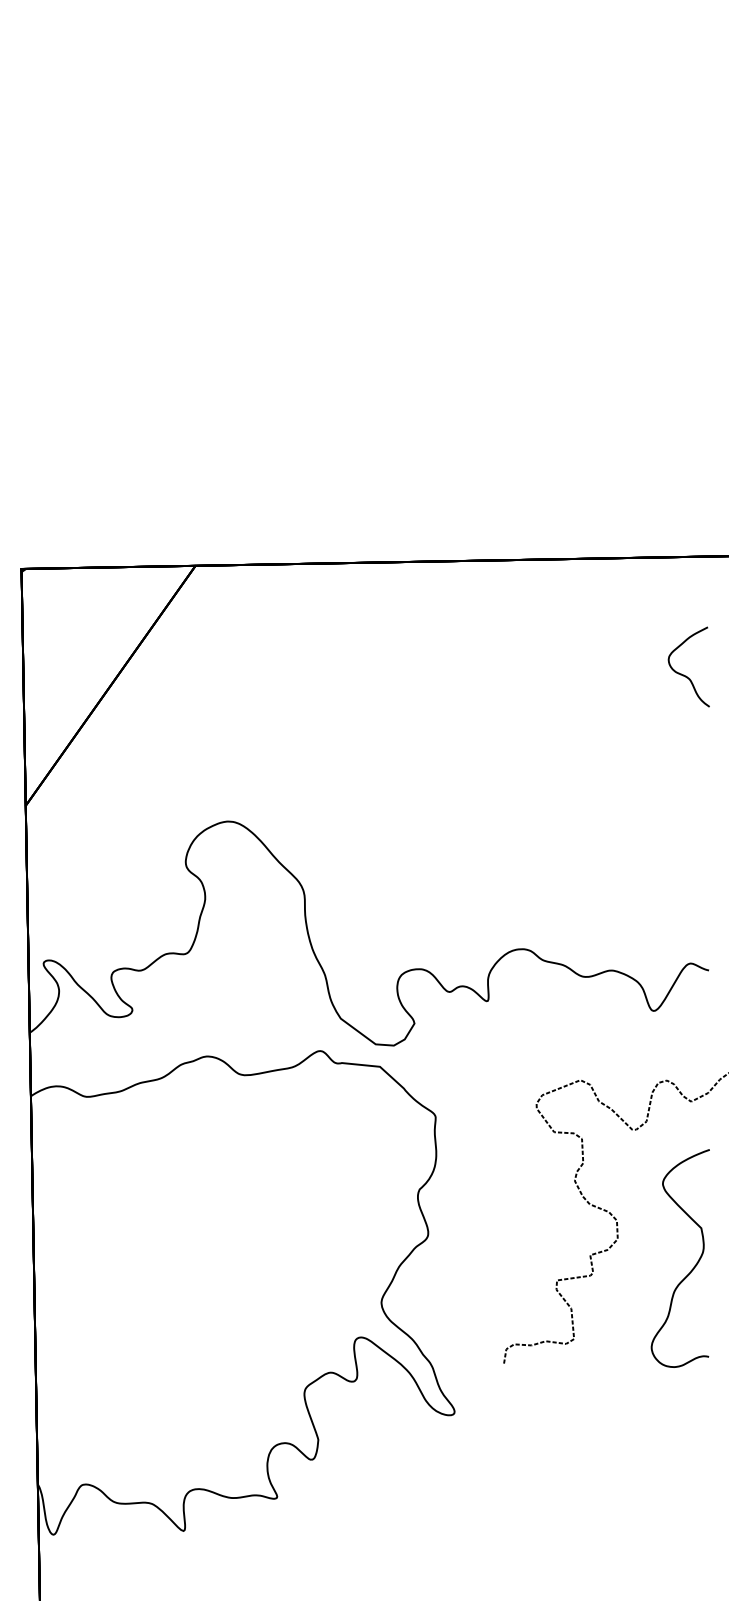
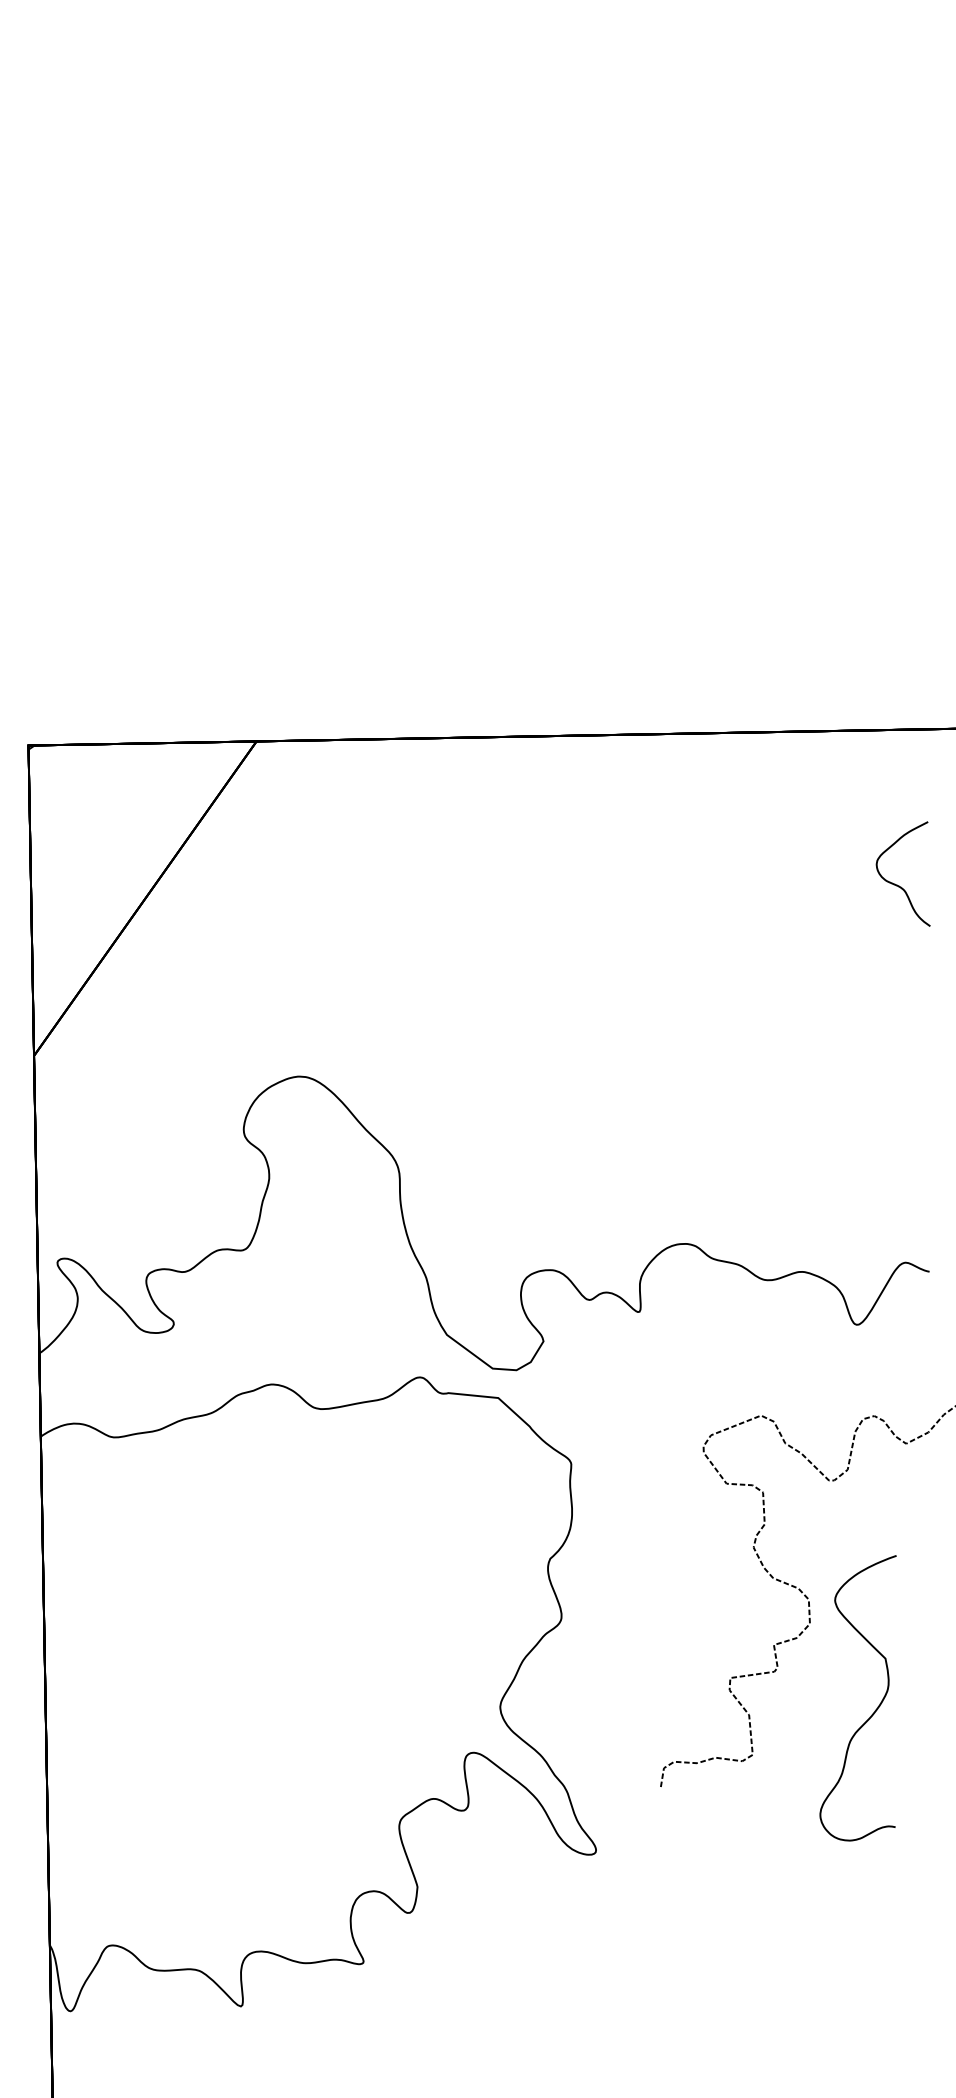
part: (692, 1267) -> (874, 1710), moved

